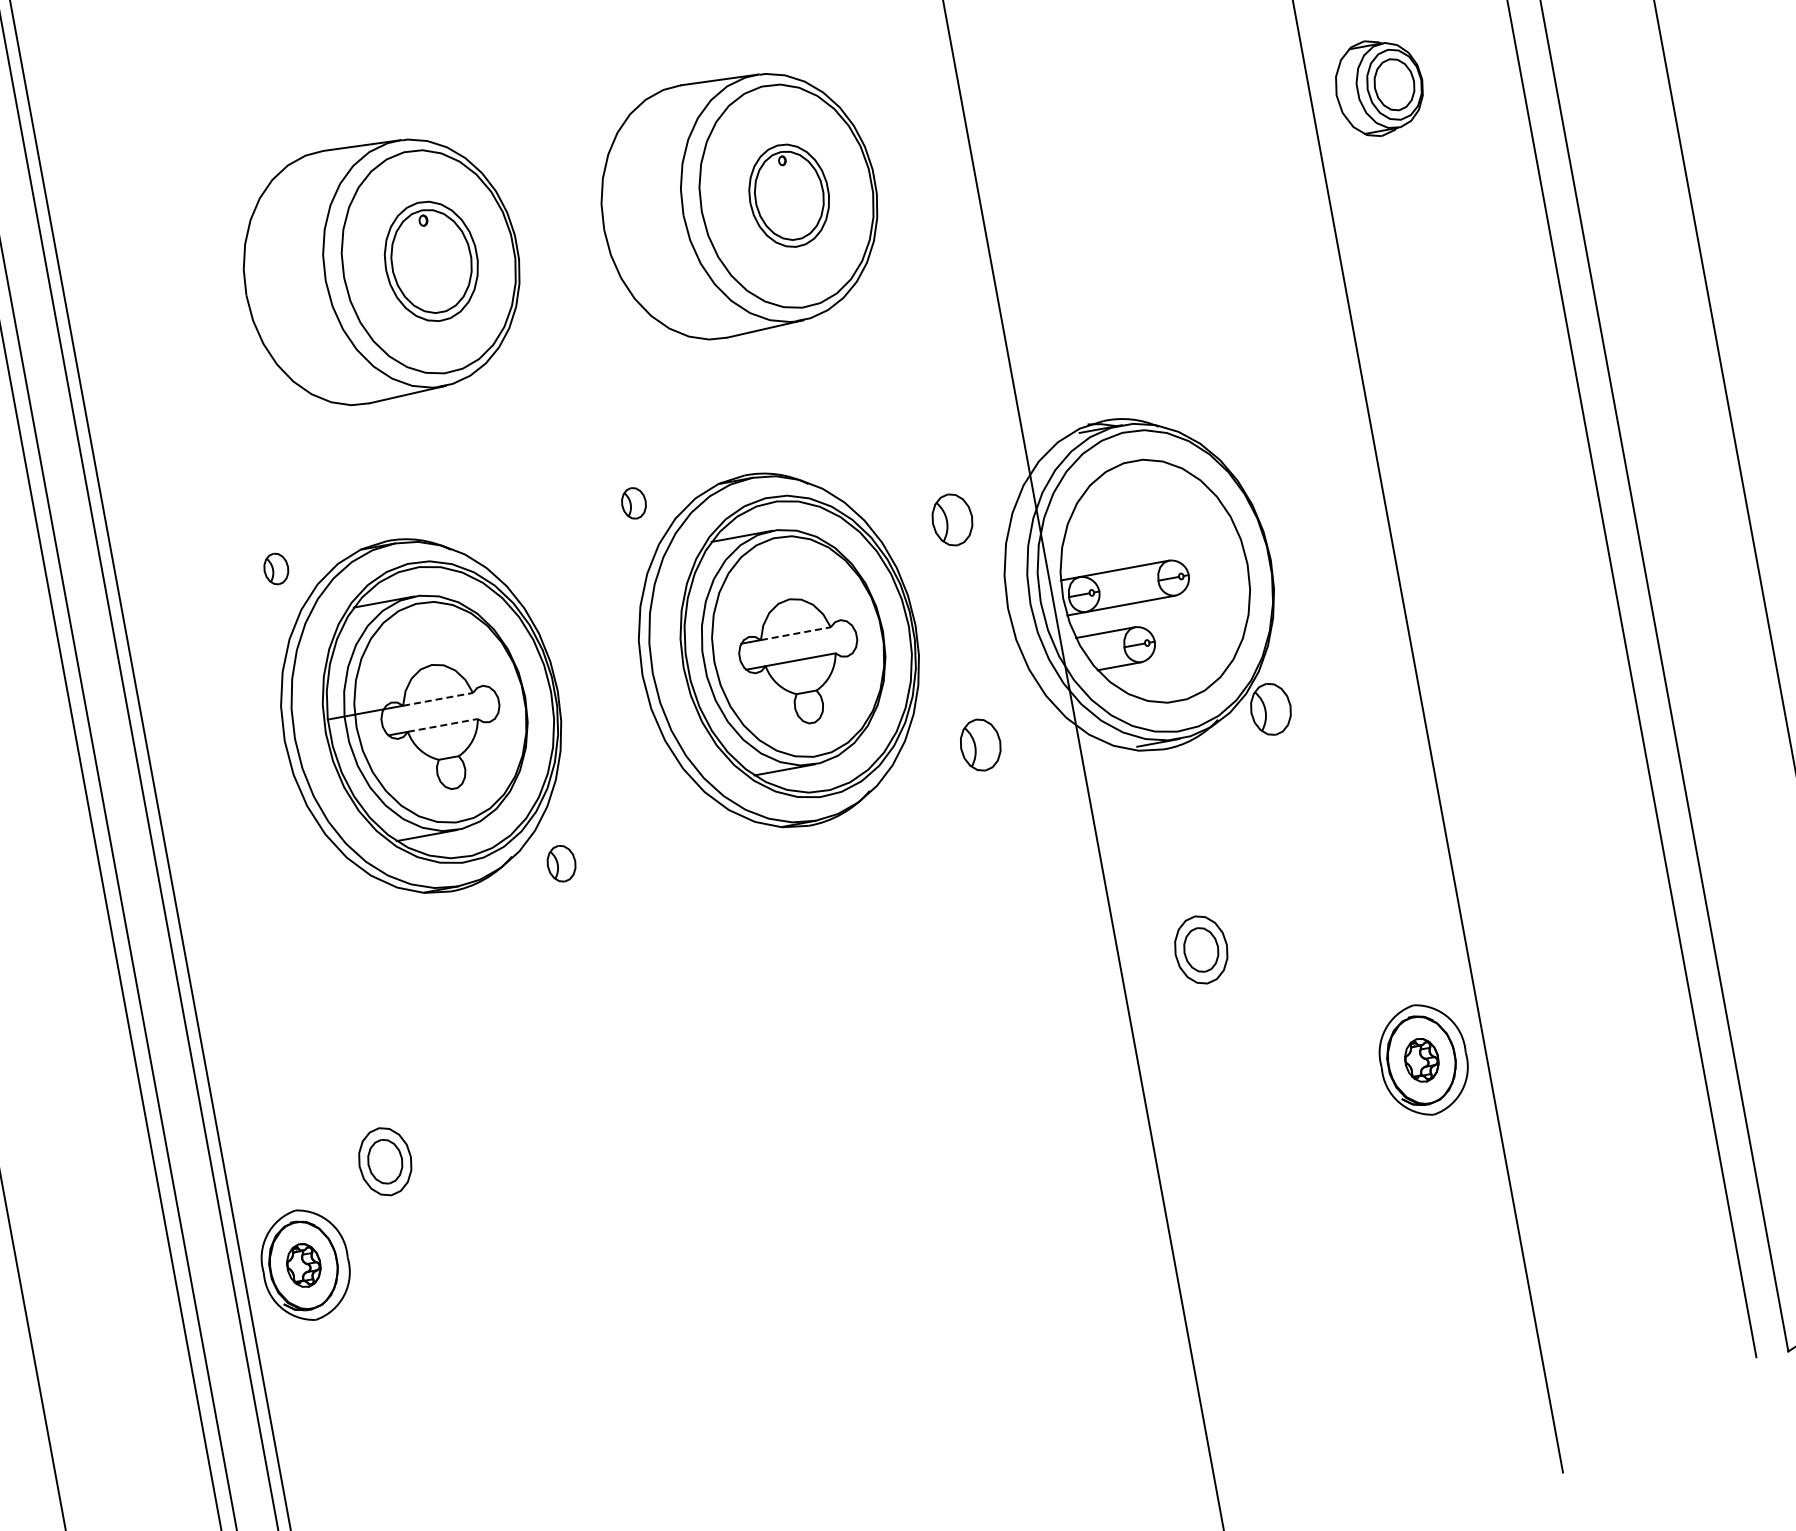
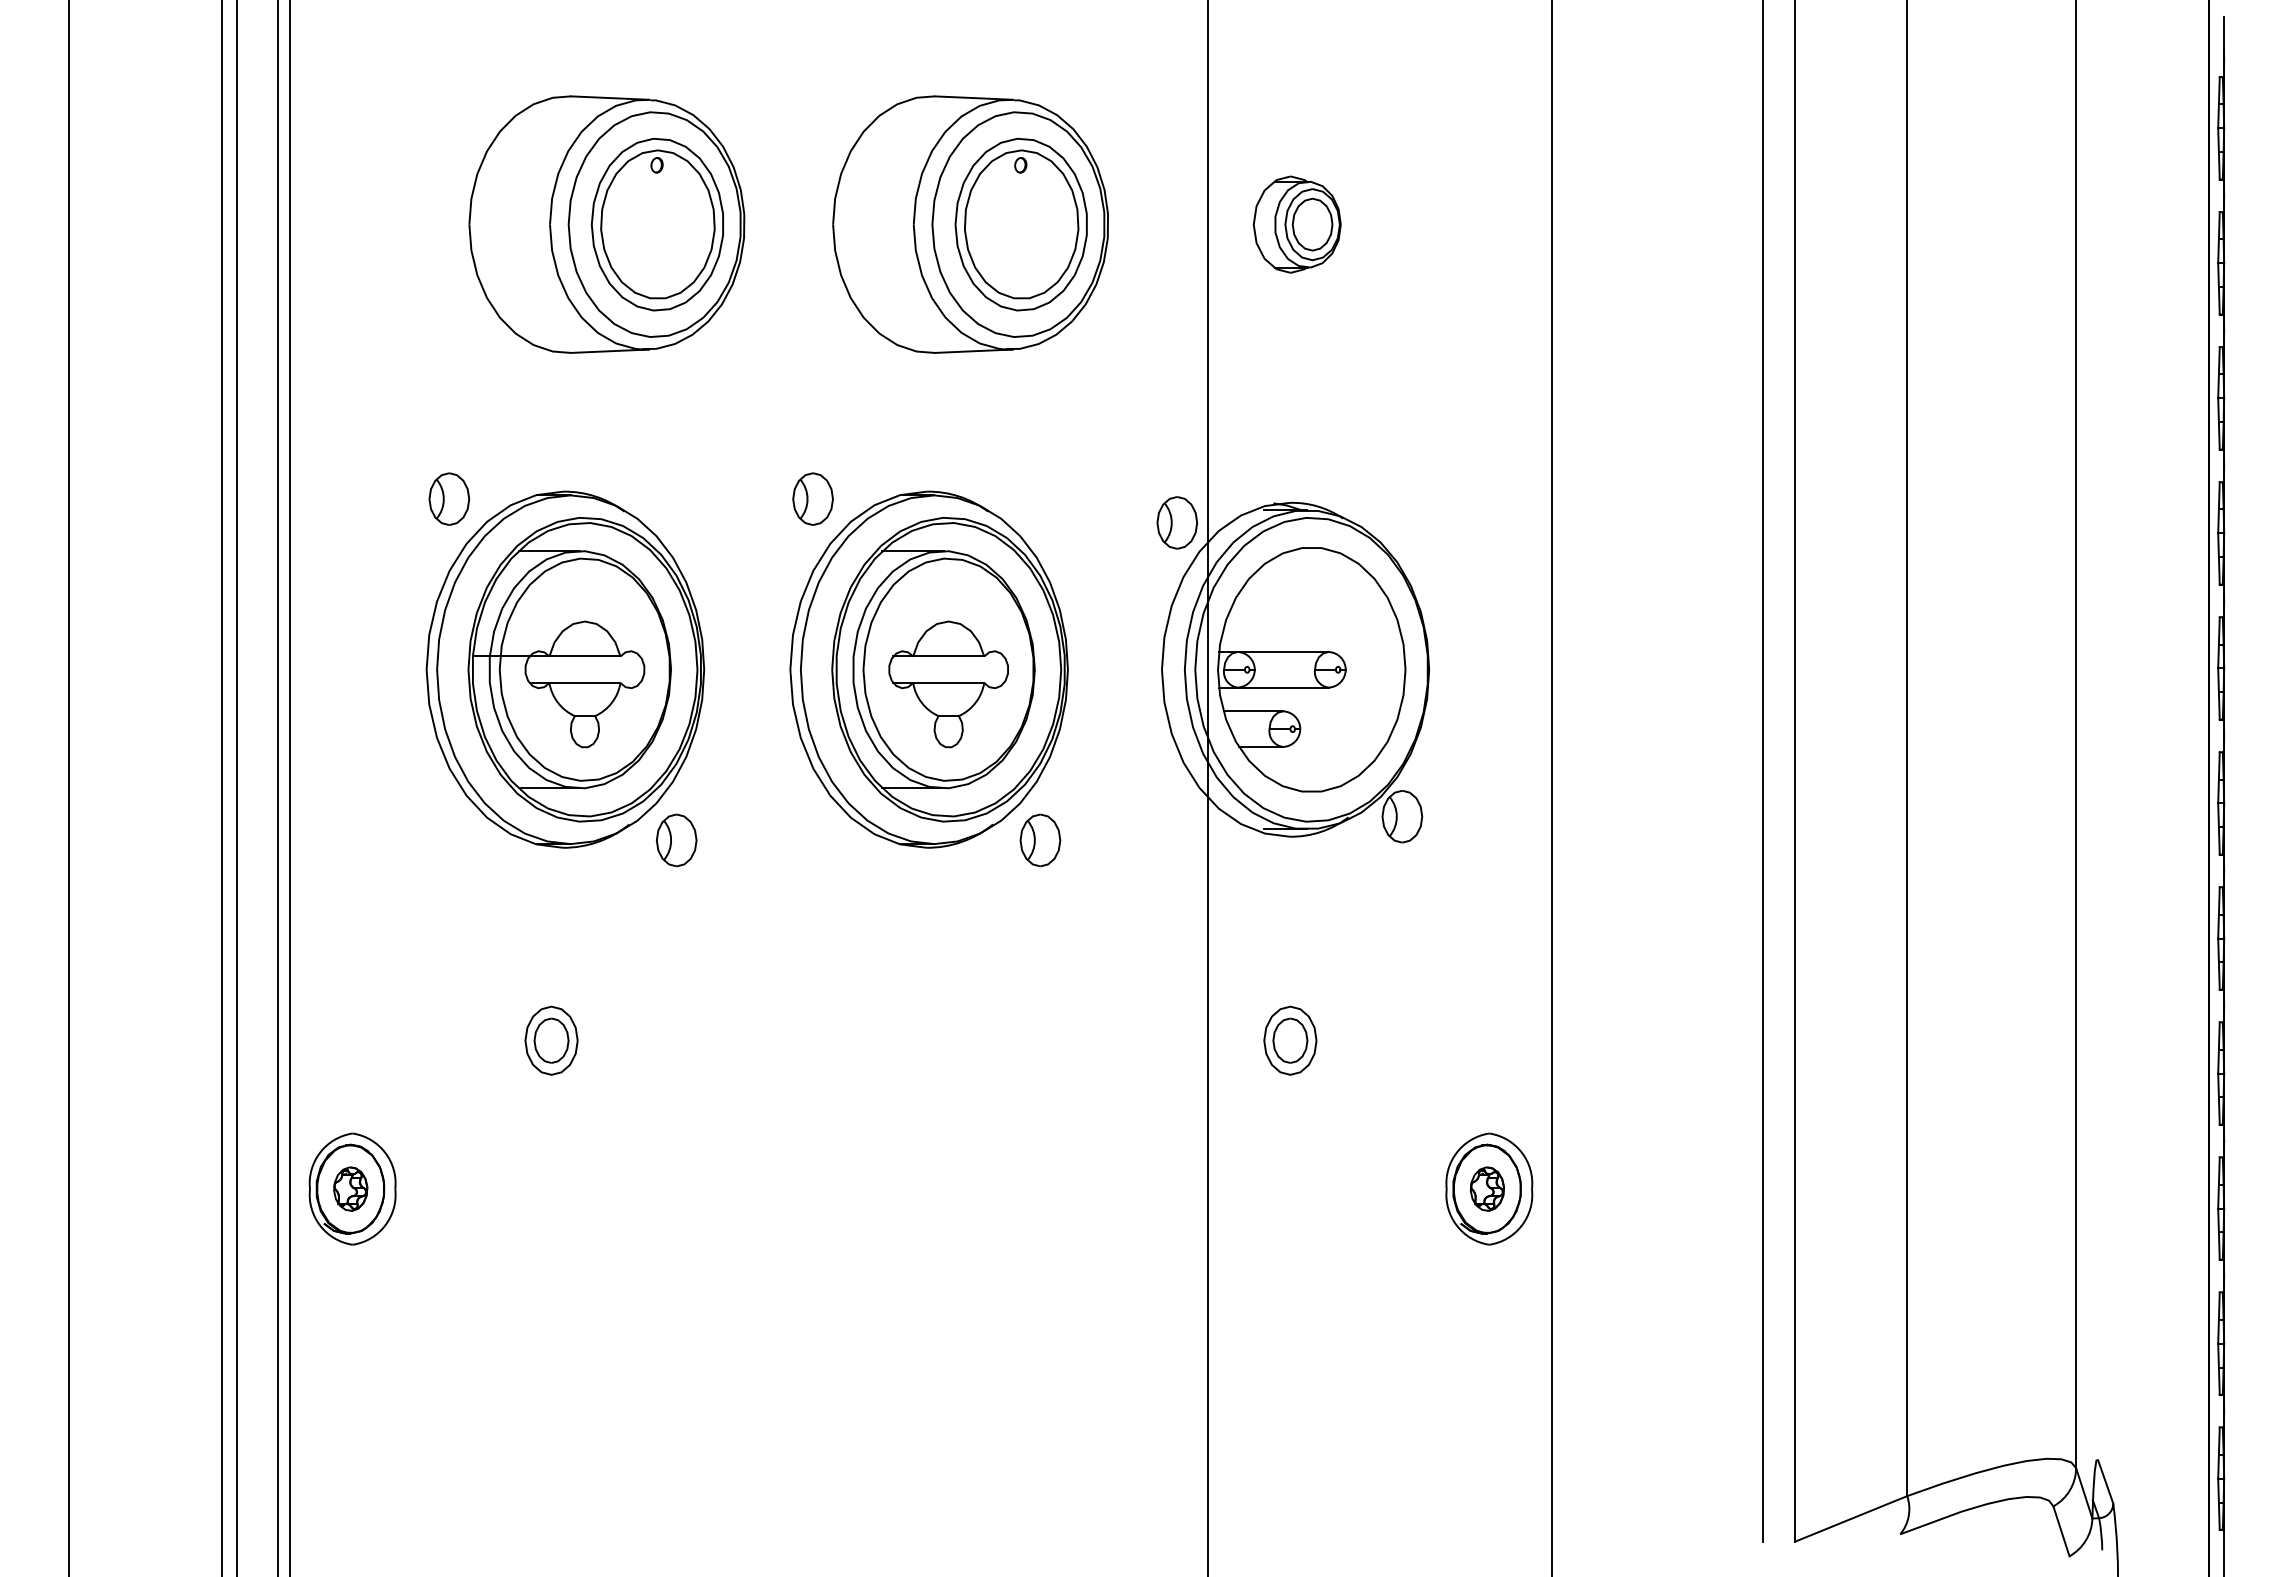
part: (1378, 87) -> (1296, 224), moved
part: (788, 195) -> (1020, 224), size x1.67
part: (430, 261) -> (656, 224), size x1.43
part: (633, 502) -> (812, 498), size x1.67
part: (952, 519) -> (1177, 522), moved
part: (276, 568) -> (449, 498), size x1.67
line: (795, 633) -> (948, 656), dashed -> solid
line: (437, 699) -> (584, 656), dashed -> solid
line: (442, 725) -> (584, 682), dashed -> solid
part: (980, 745) -> (1040, 840), moved
part: (561, 863) -> (676, 840), size x1.43
part: (385, 1161) -> (551, 1040), moved

